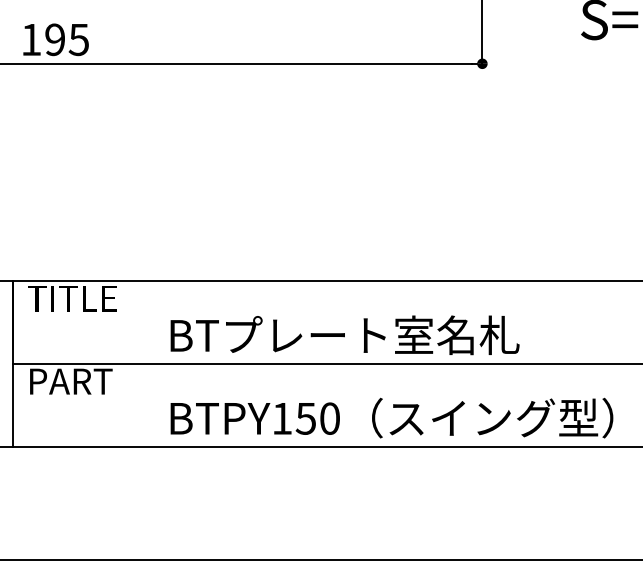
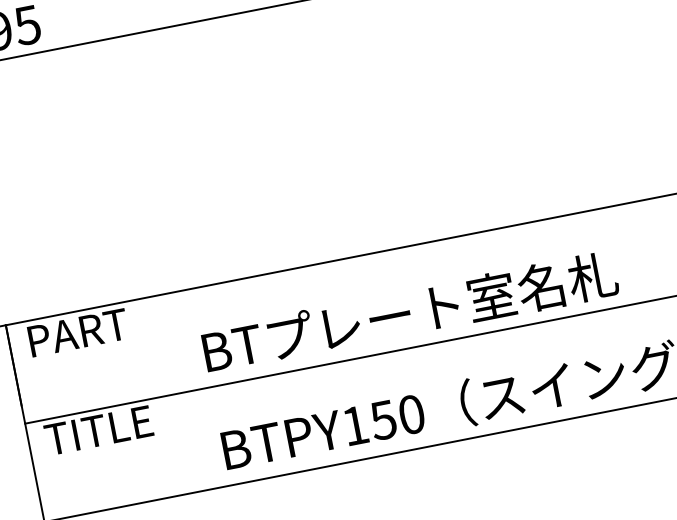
text: (72, 298) -> (79, 332), TITLE -> PART
text: (72, 381) -> (99, 430), PART -> TITLE

